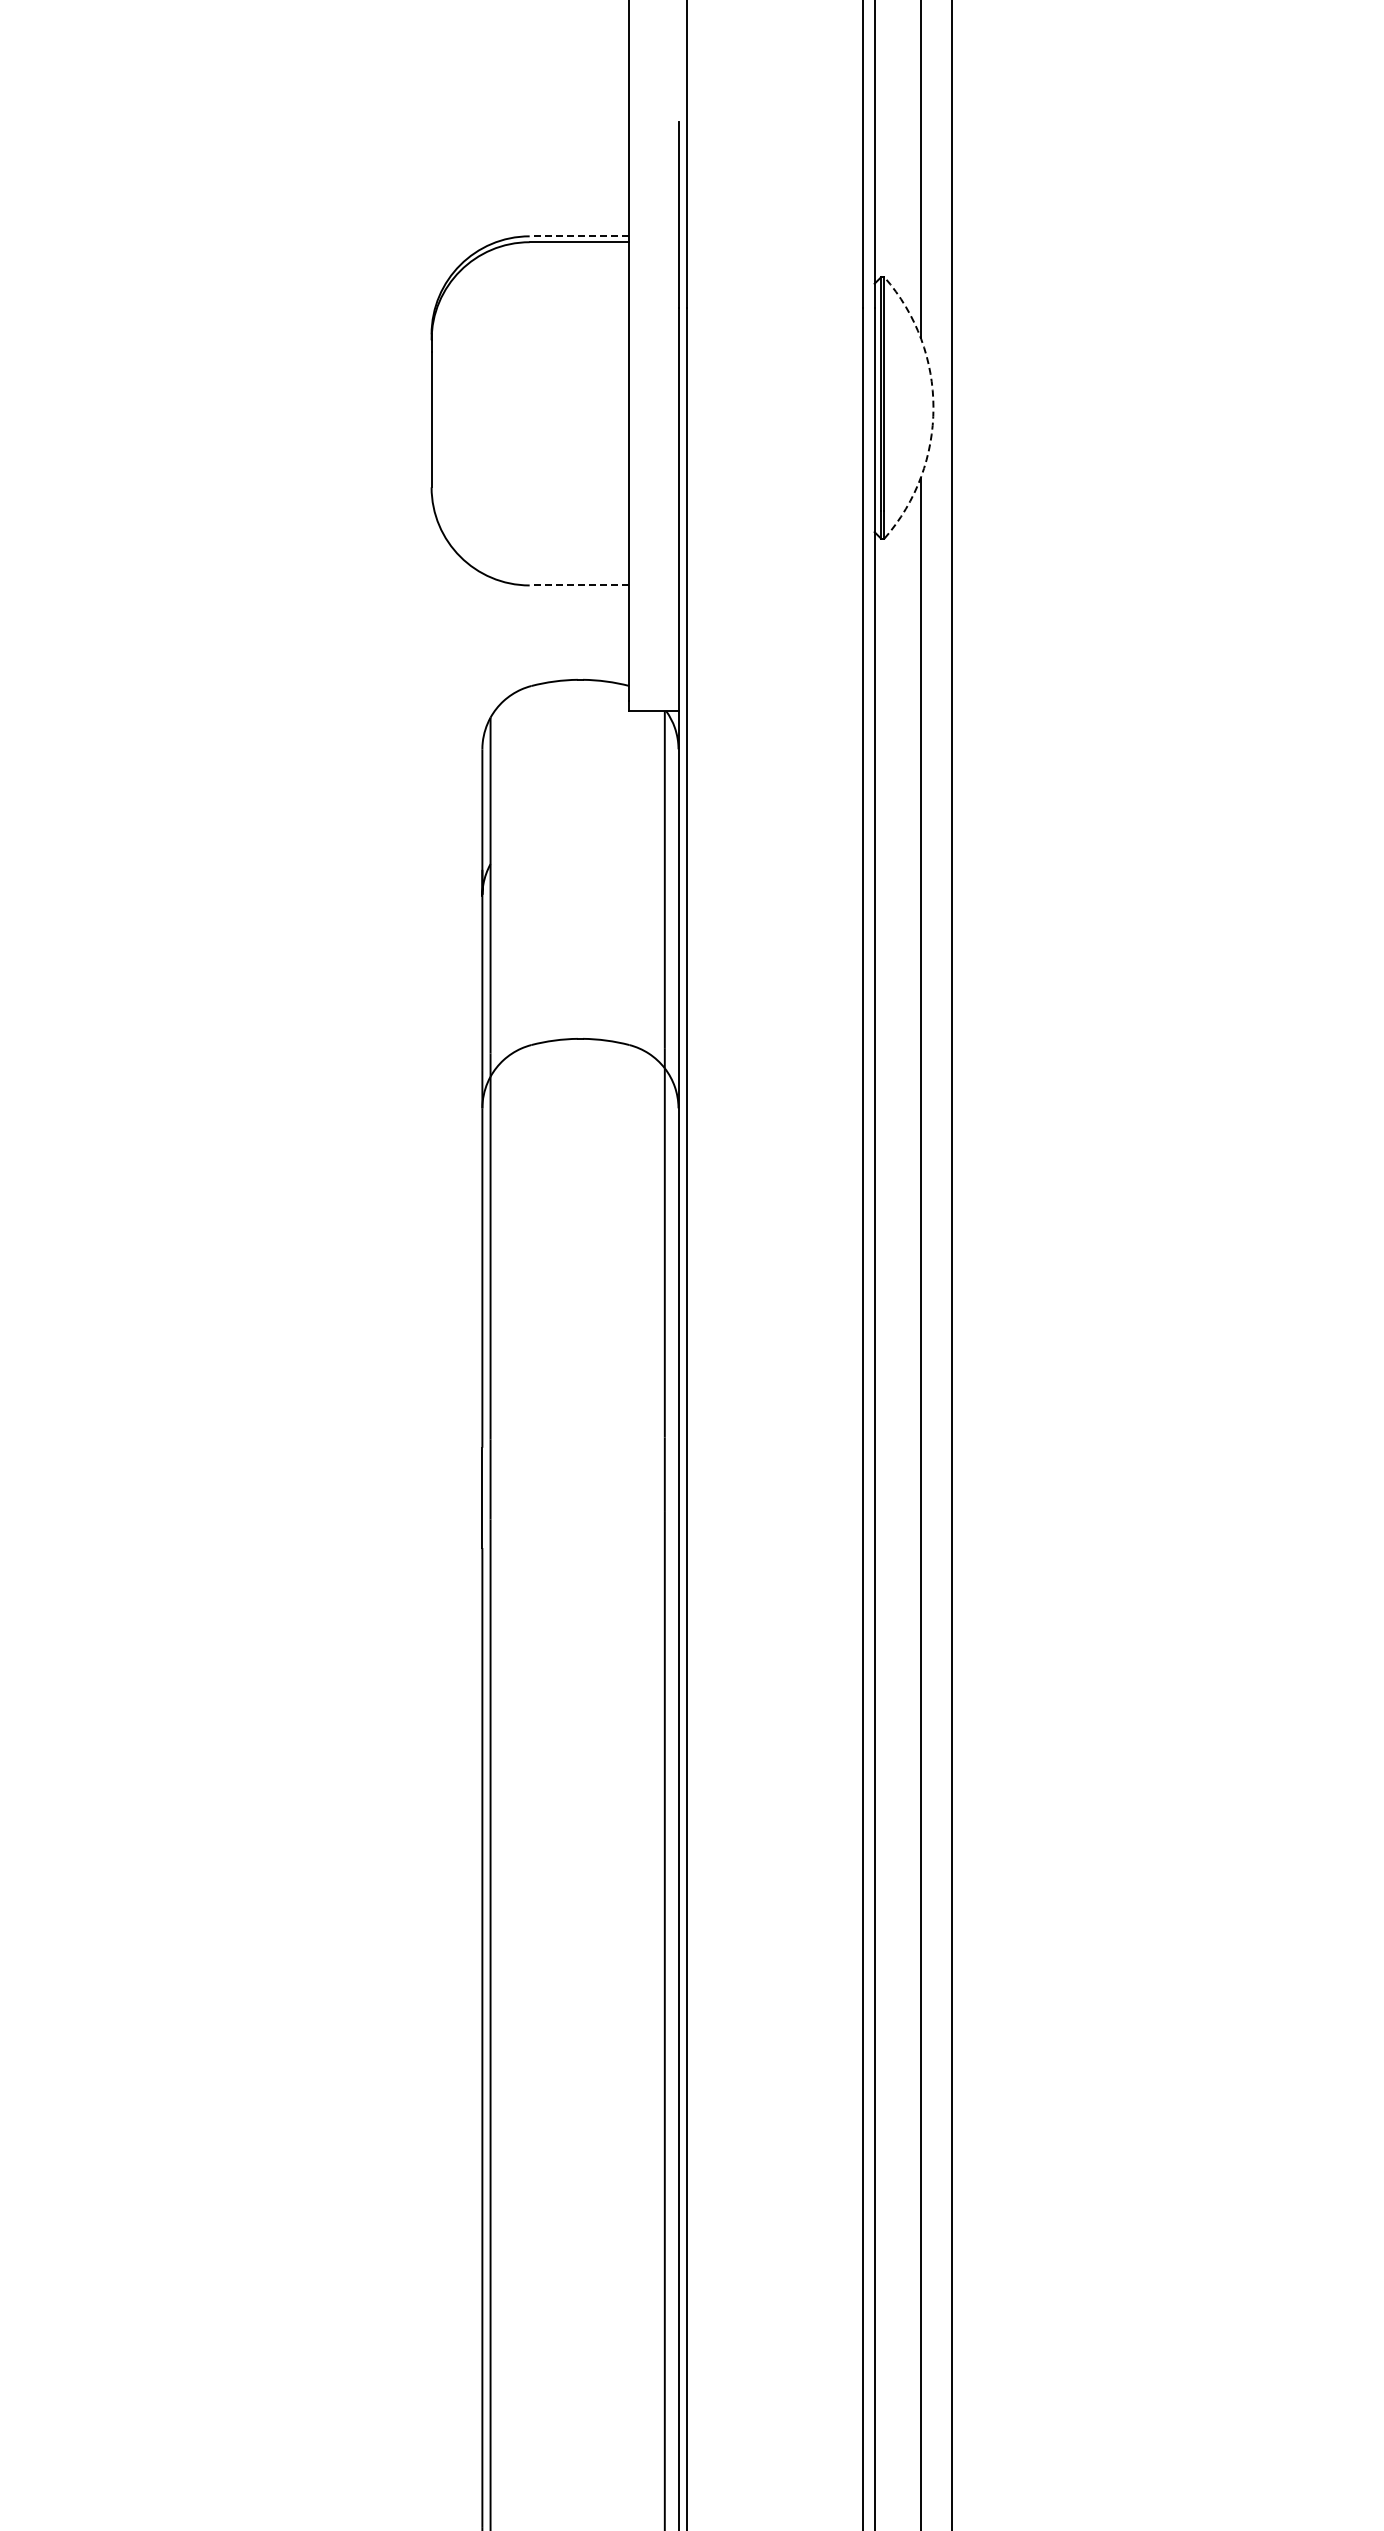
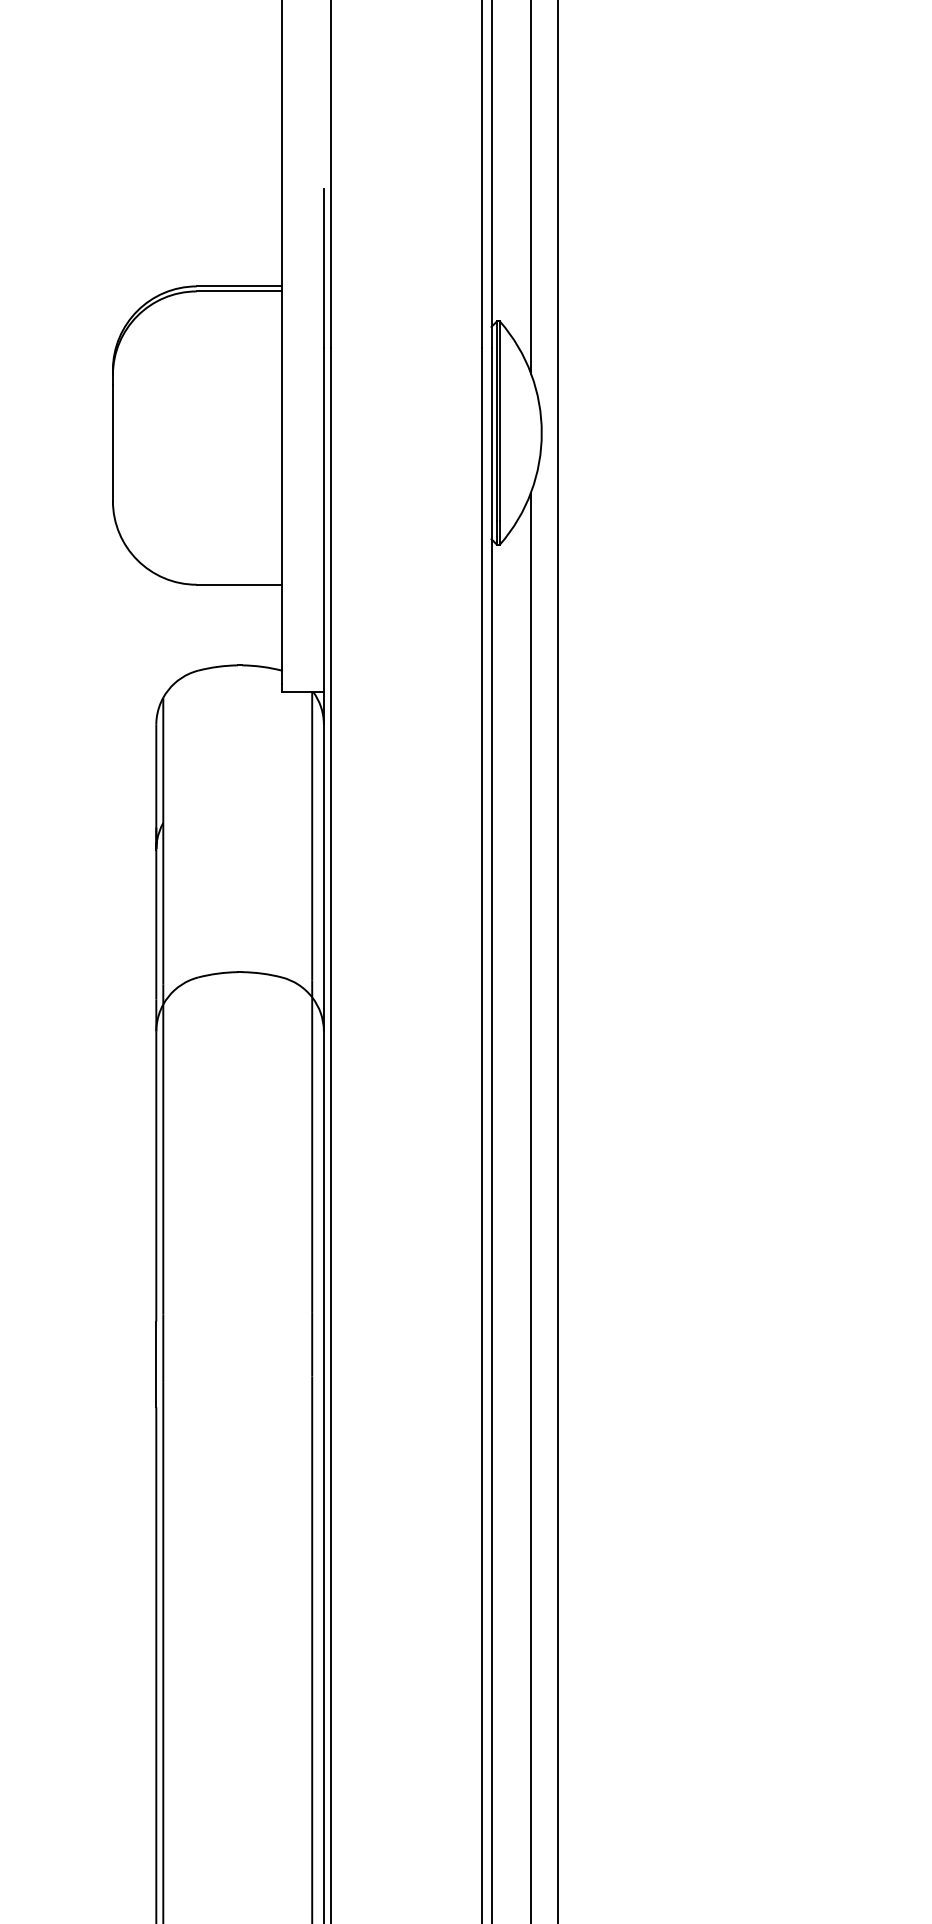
line: (579, 236) -> (239, 286), dashed -> solid
arc: (933, 407) -> (541, 432), dashed -> solid
line: (579, 585) -> (239, 584), dashed -> solid

